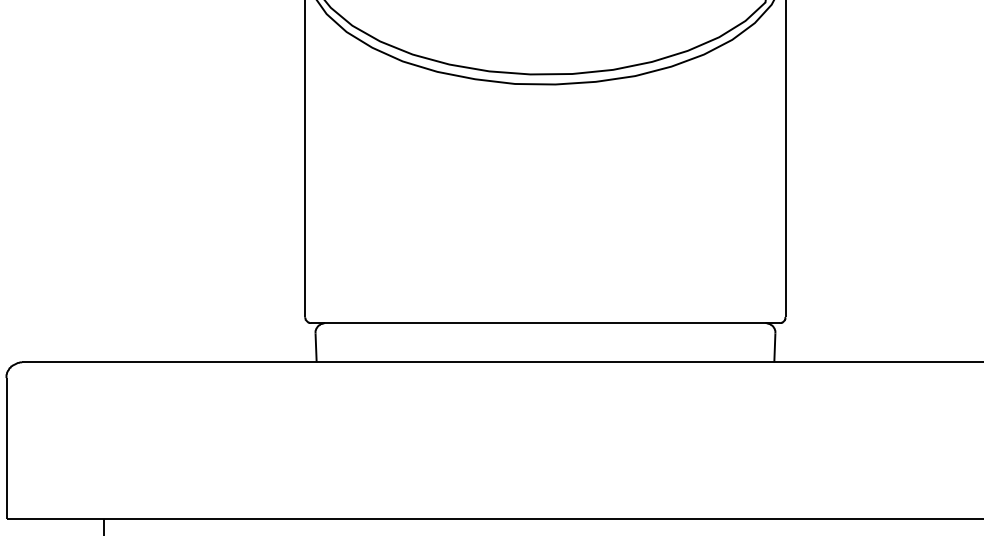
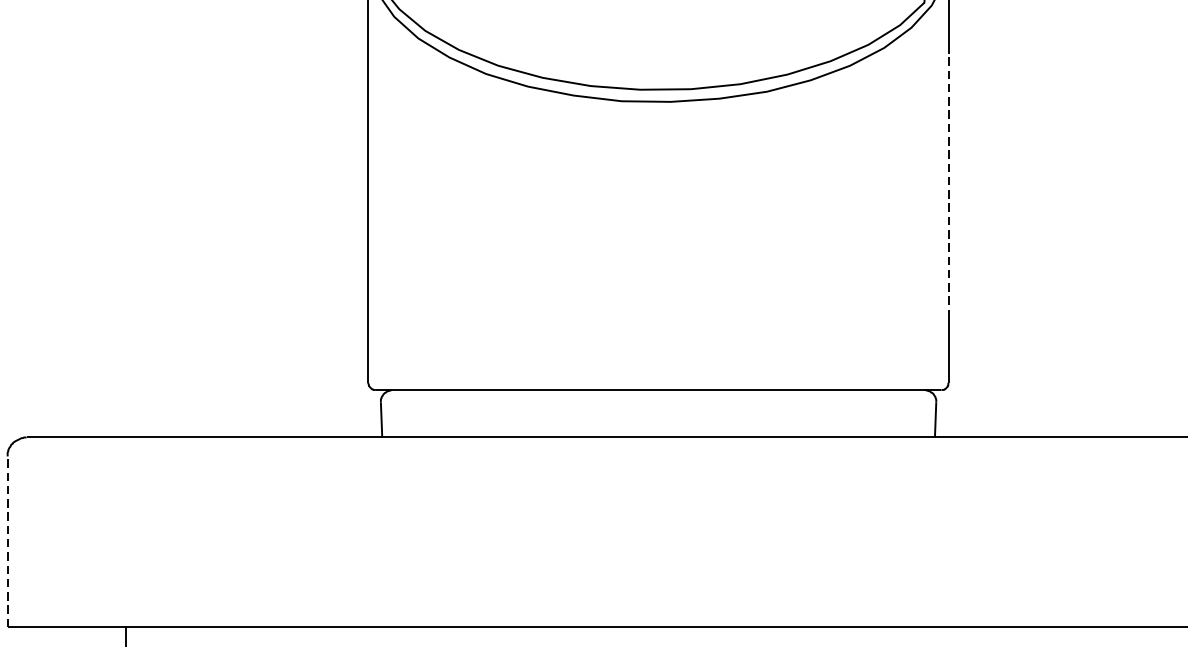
line: (785, 153) -> (948, 185), solid -> dashed
line: (6, 448) -> (7, 541), solid -> dashed

